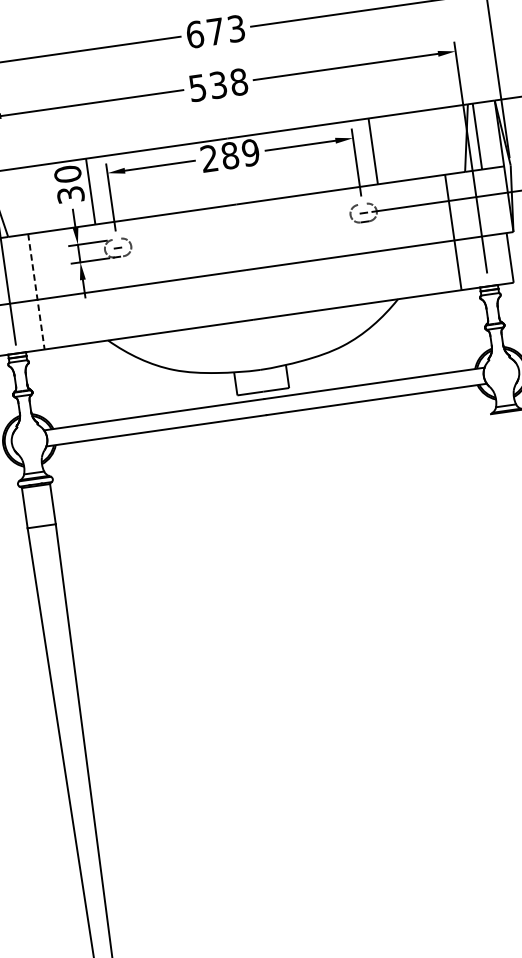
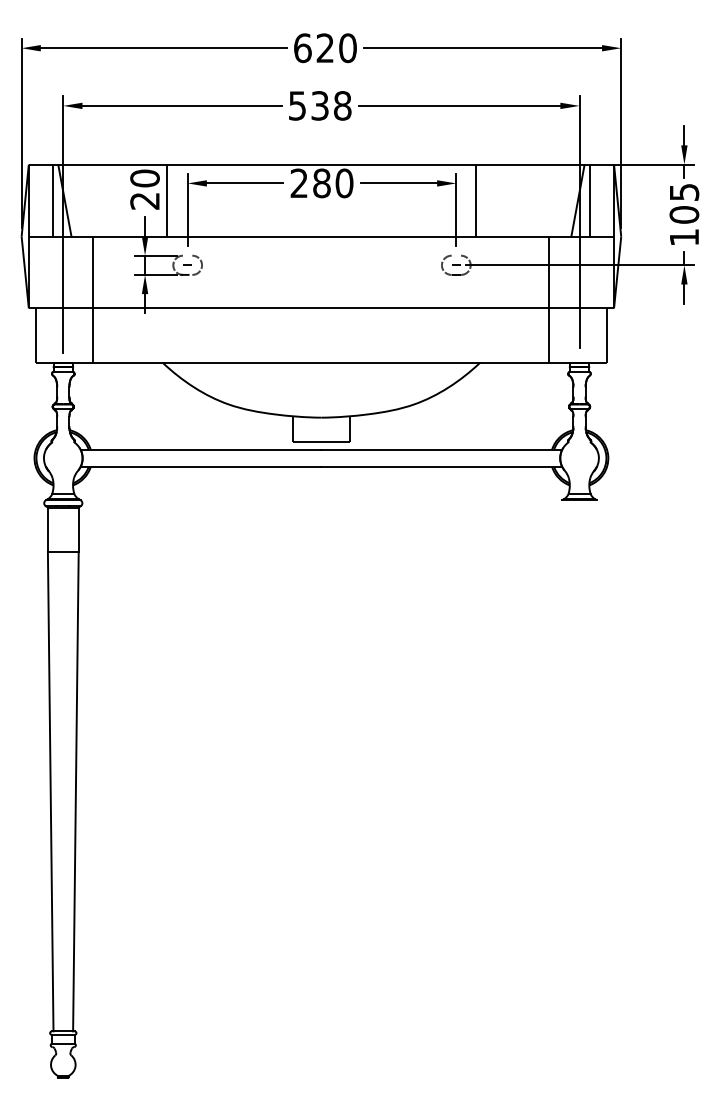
text: (225, 30) -> (336, 48), 673 -> 620
text: (250, 152) -> (344, 183), 289 -> 280
text: (70, 194) -> (144, 200), 30 -> 20
line: (36, 292) -> (93, 300), dashed -> solid

